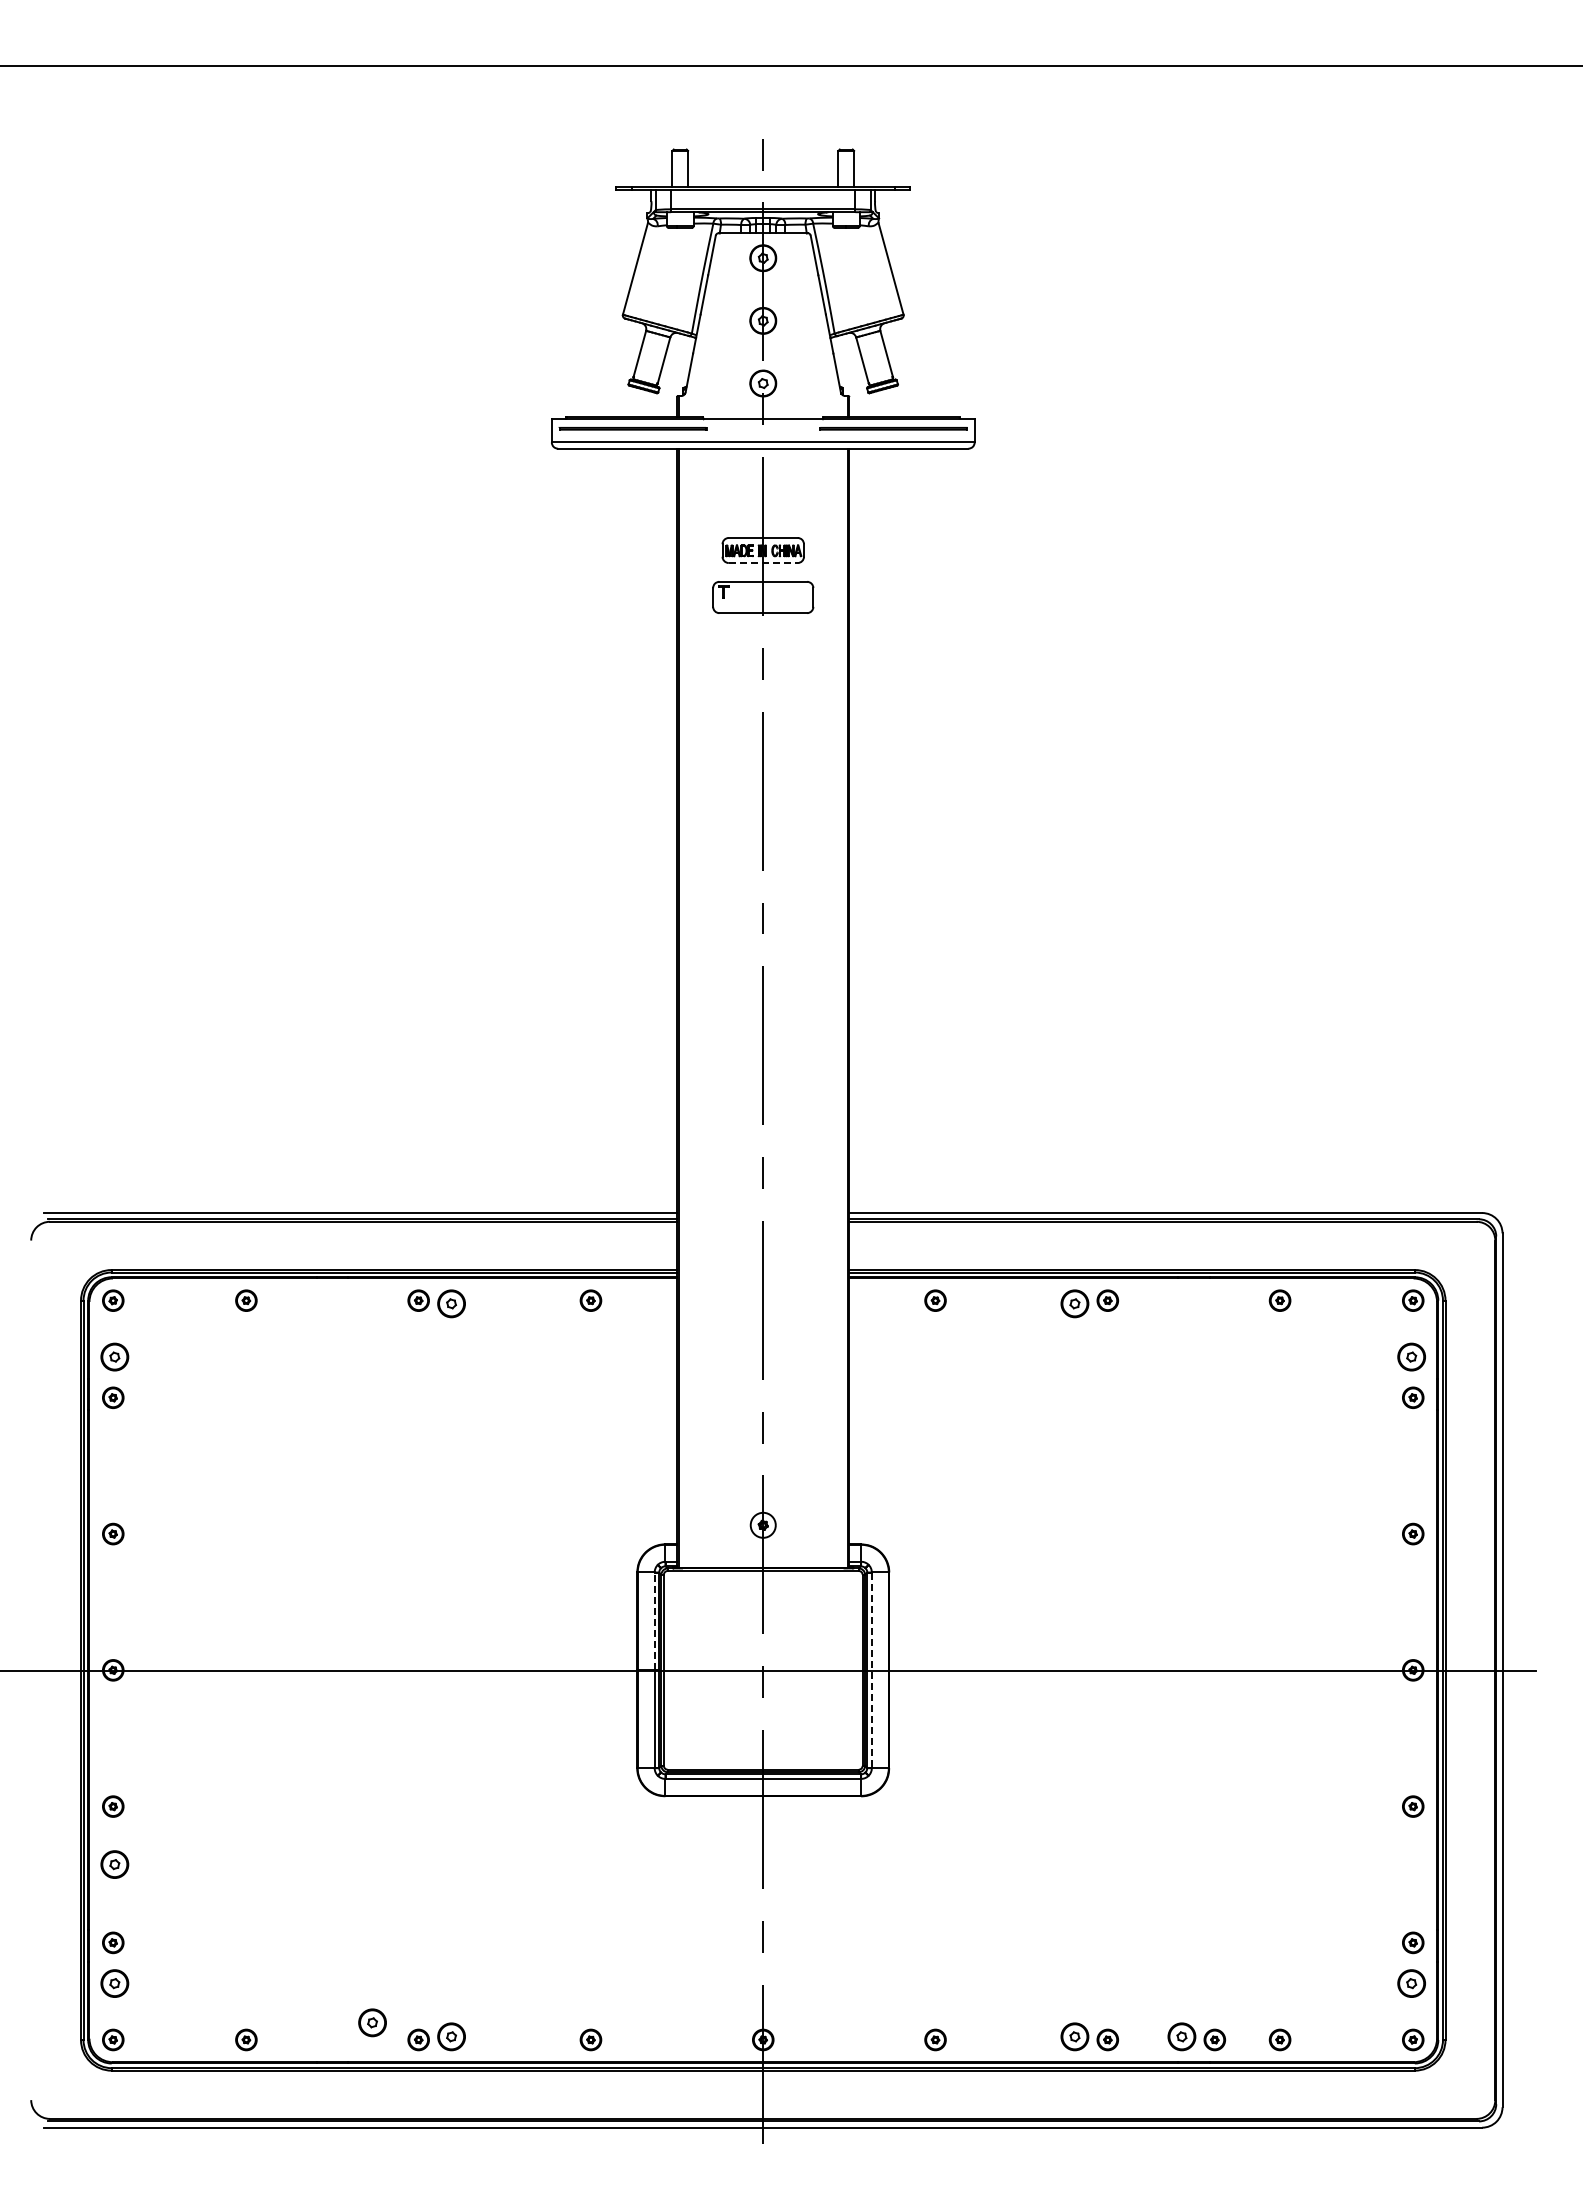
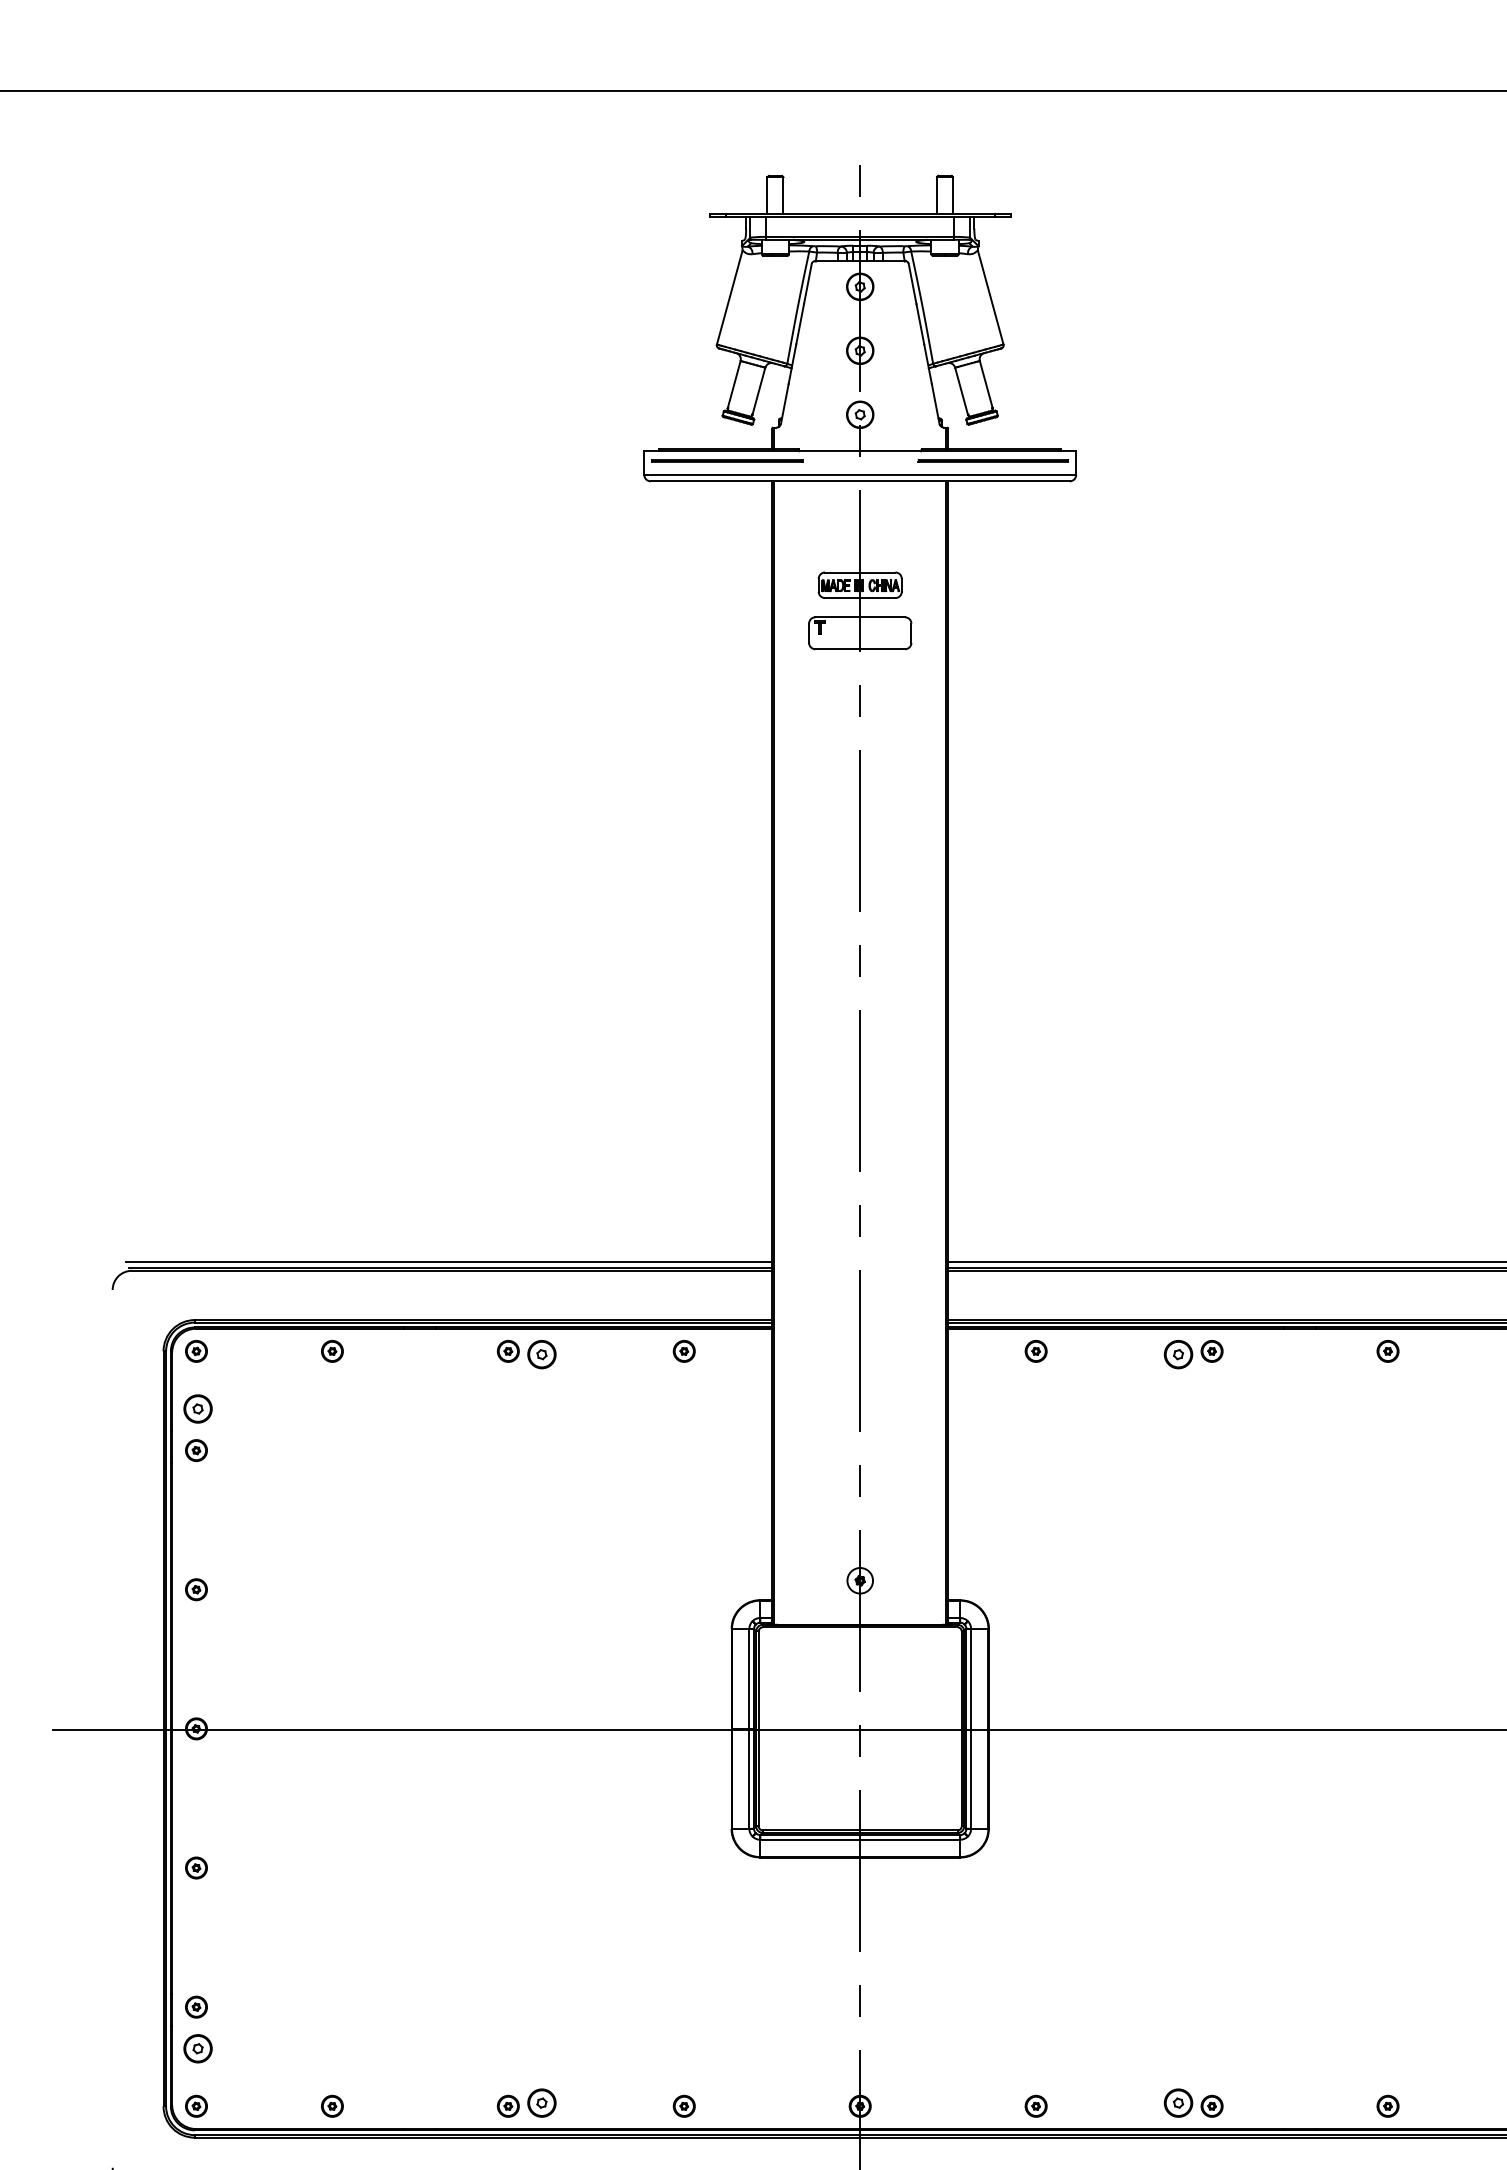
line: (763, 563) -> (860, 598), dashed -> solid
line: (654, 1621) -> (749, 1679), dashed -> solid
line: (871, 1670) -> (970, 1729), dashed -> solid
part: (114, 1864) -> (197, 1927), removed
part: (372, 2022) -> (461, 2088), removed
part: (1196, 2036) -> (1302, 2102), removed

